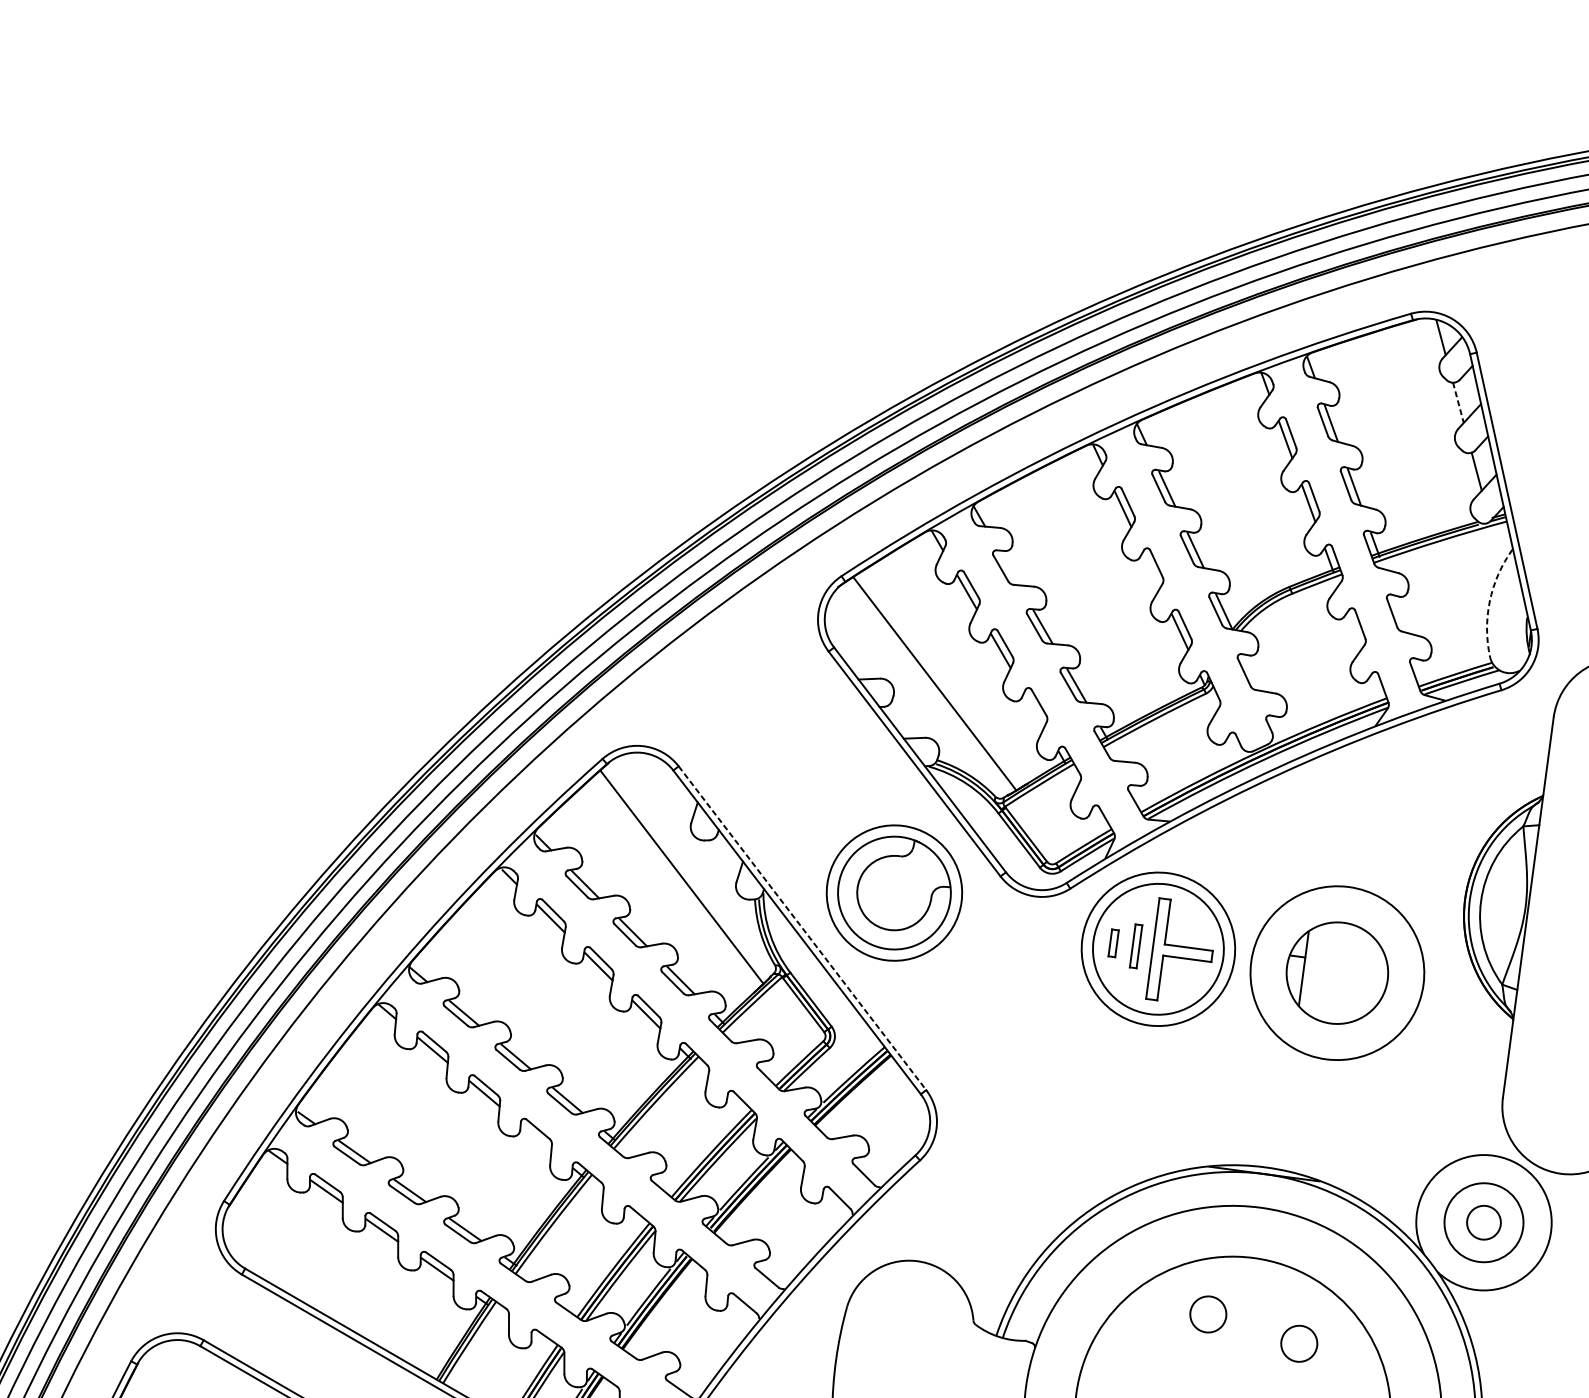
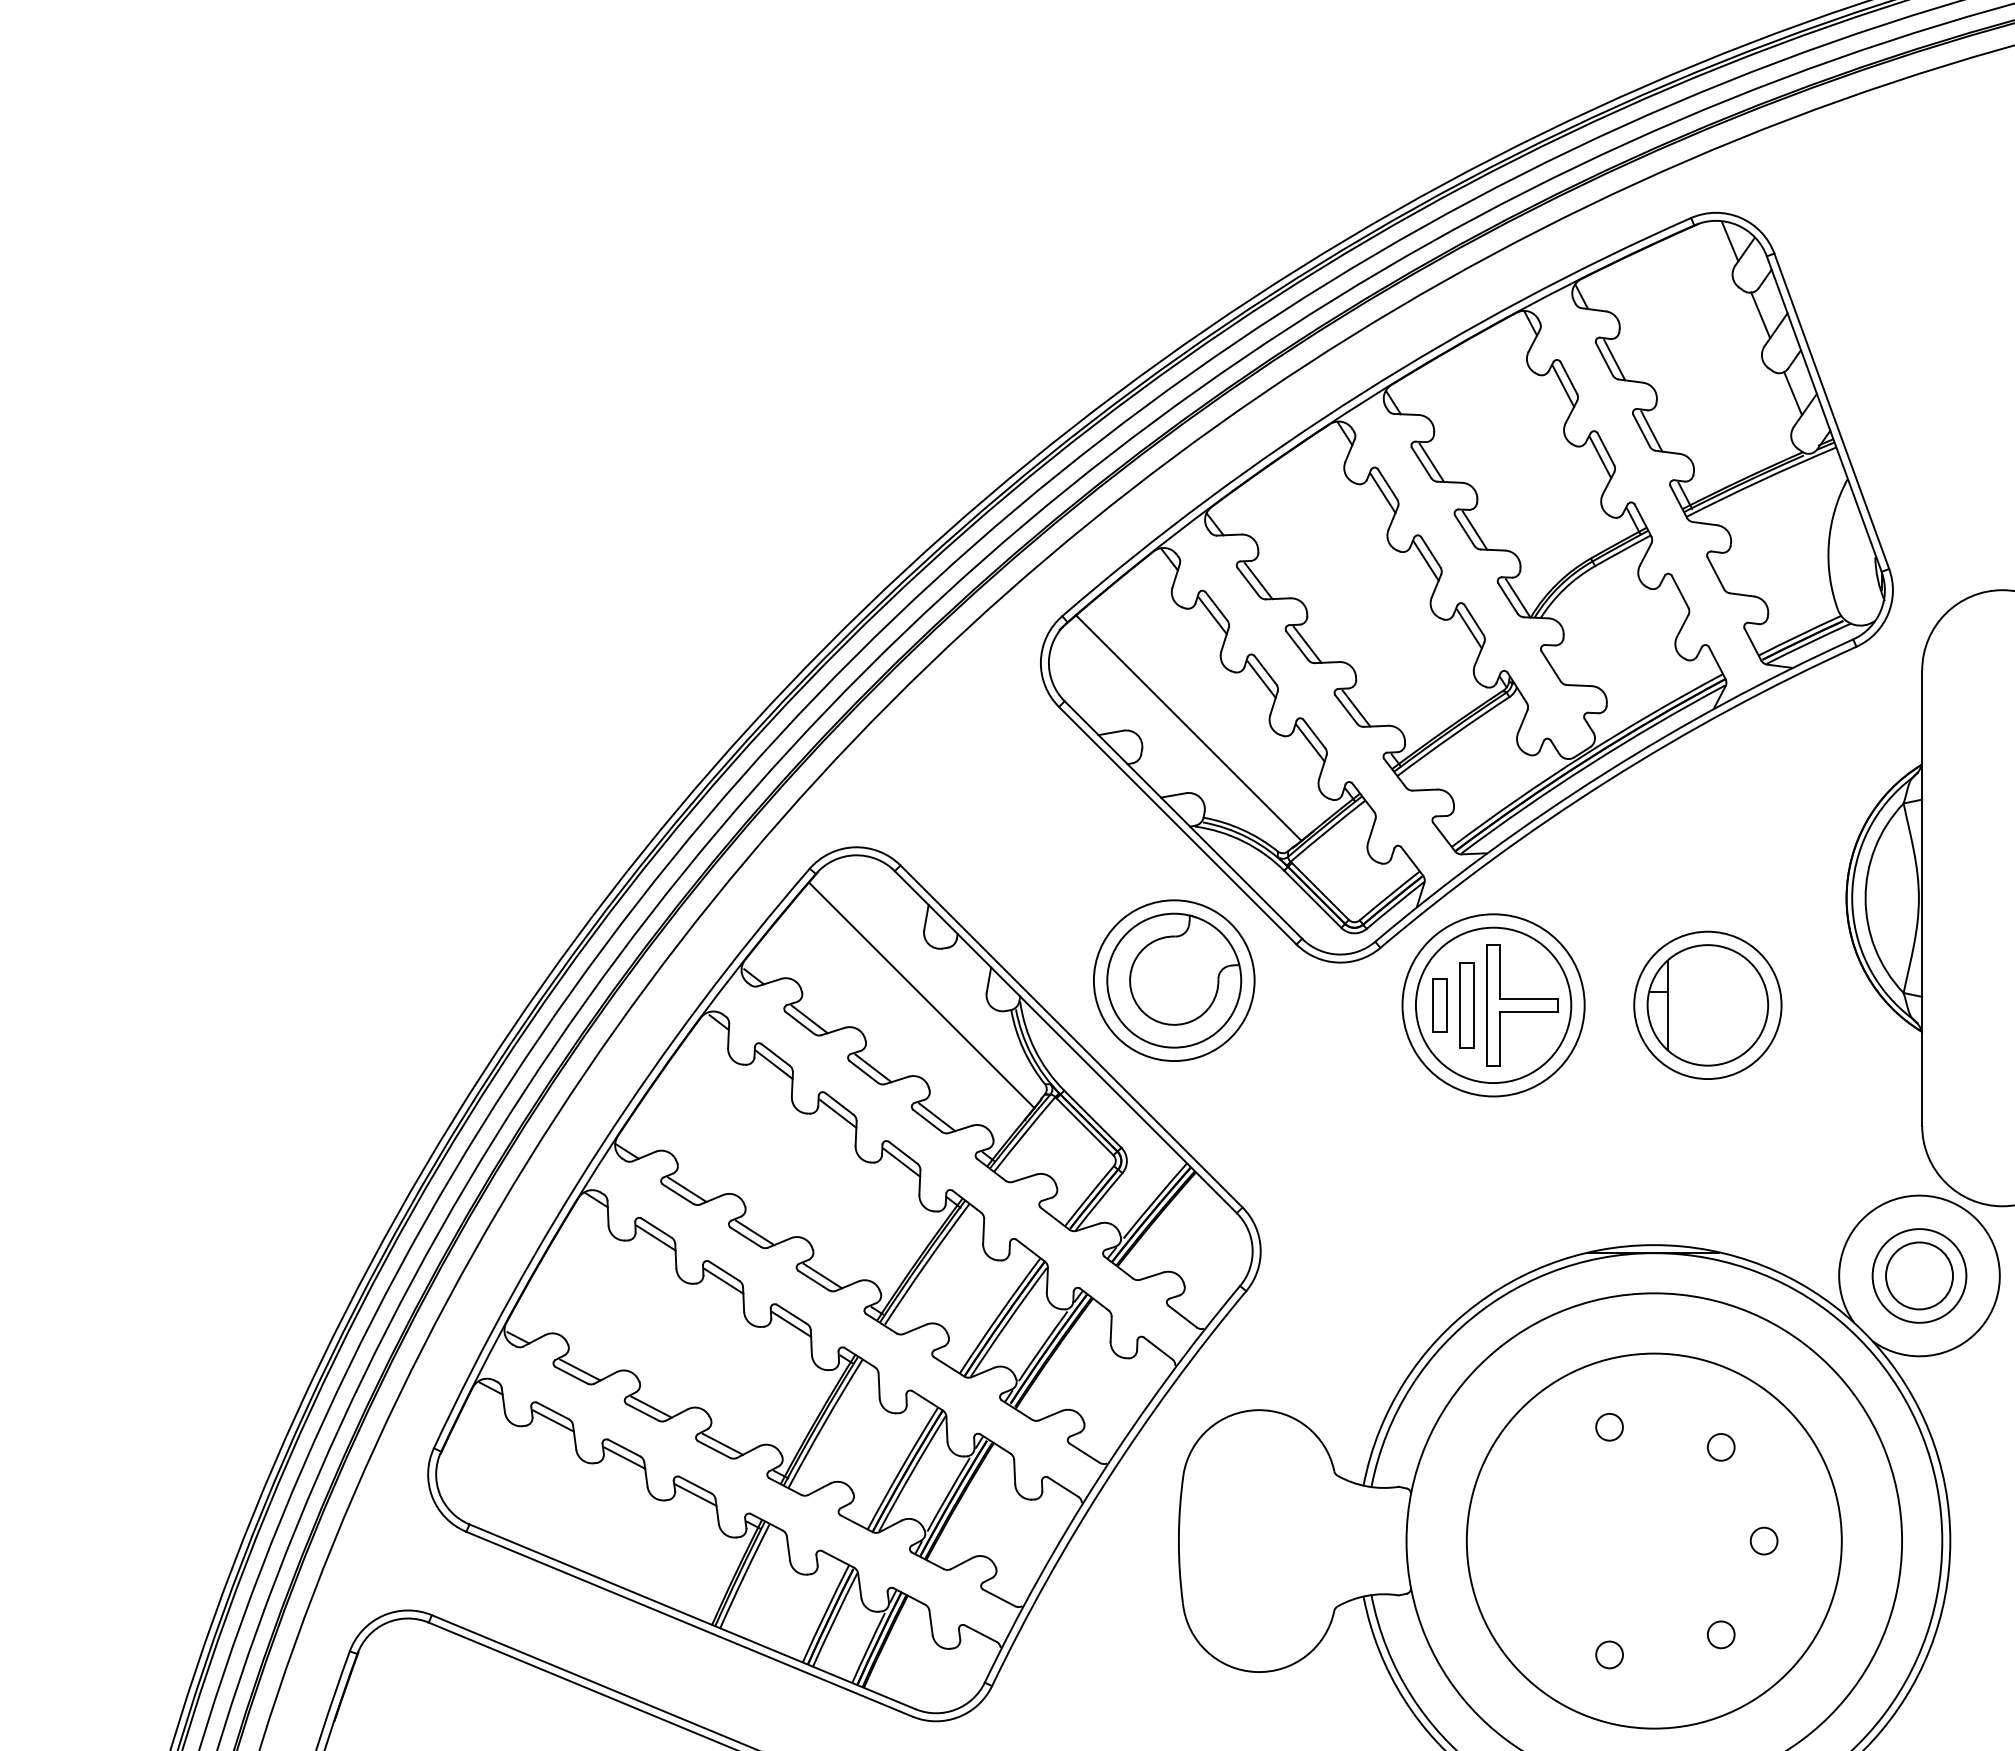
line: (1458, 402) -> (1760, 315), dashed -> solid
line: (1009, 568) -> (1258, 580), added
line: (1151, 570) -> (1425, 560), added
arc: (1489, 600) -> (1828, 543), dashed -> solid
line: (1034, 710) -> (1310, 743), added
line: (802, 928) -> (1071, 1036), dashed -> solid
part: (1113, 943) -> (1439, 1005), size x1.67
part: (1135, 946) -> (1466, 1005), size x1.67
circle: (1337, 973) -> (1707, 1005), size x0.71
line: (536, 1137) -> (791, 1324), added
circle: (1484, 1222) -> (1919, 1275), size x1.67
circle: (1208, 1314) -> (1609, 1427), size x0.62
circle: (1298, 1343) -> (1720, 1446), size x0.62

